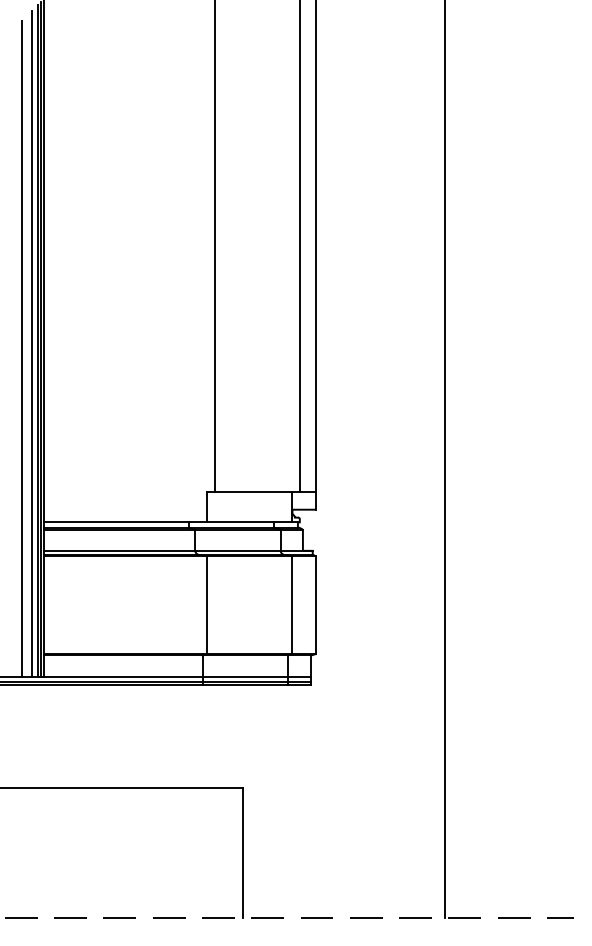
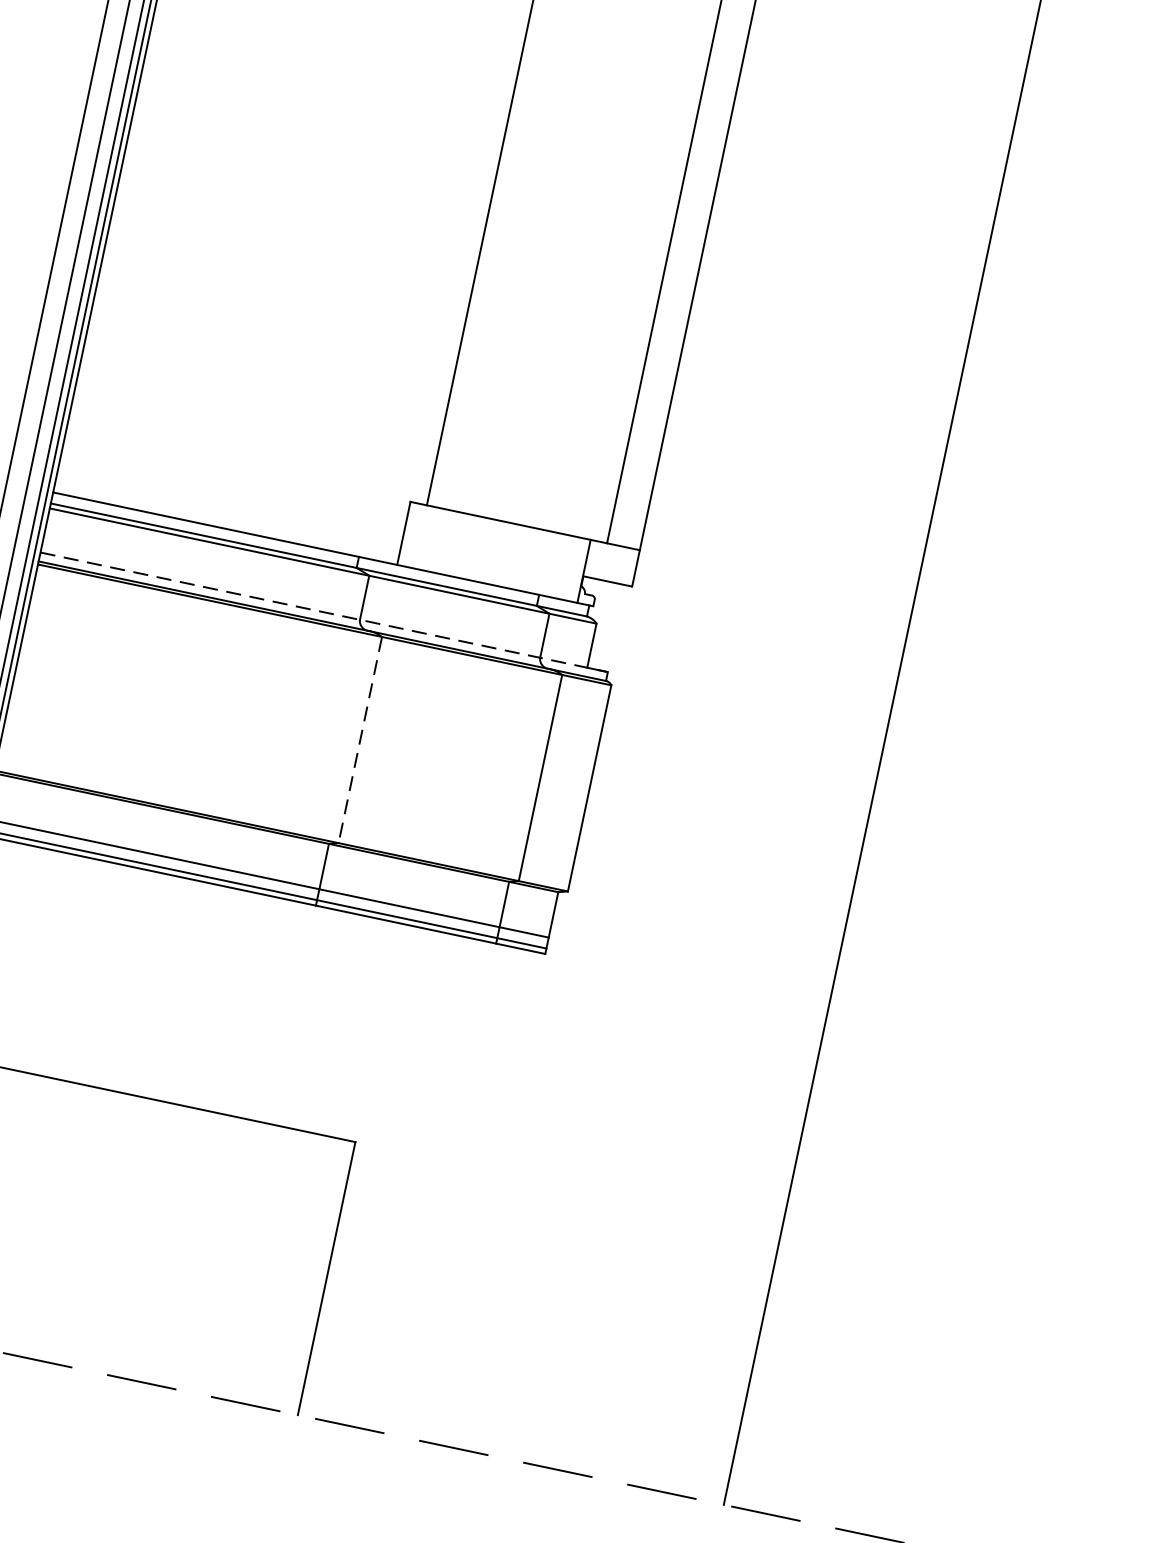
line: (178, 550) -> (324, 611), solid -> dashed
line: (206, 605) -> (359, 740), solid -> dashed

